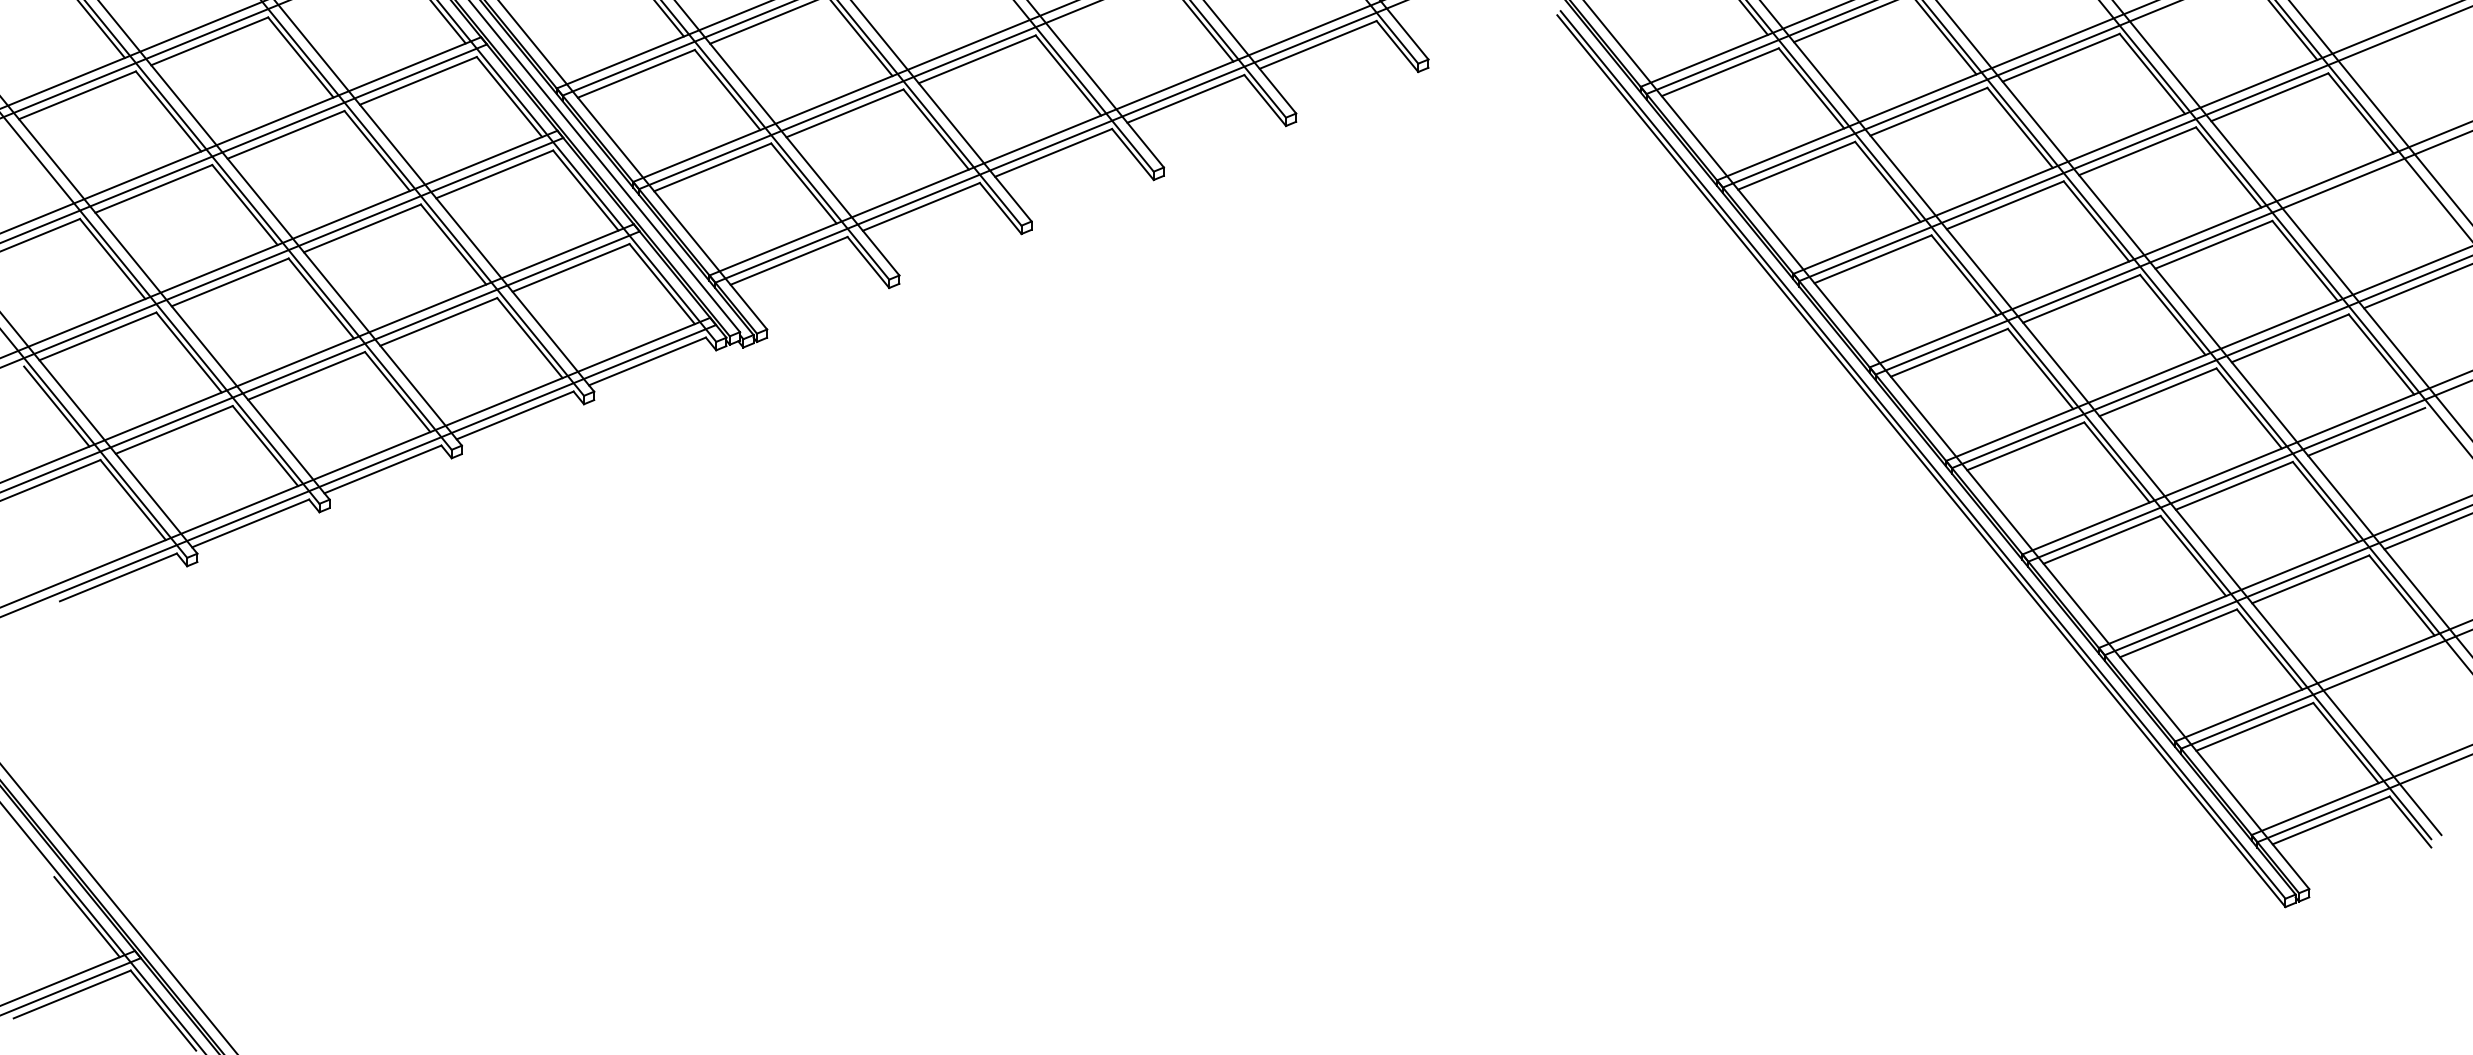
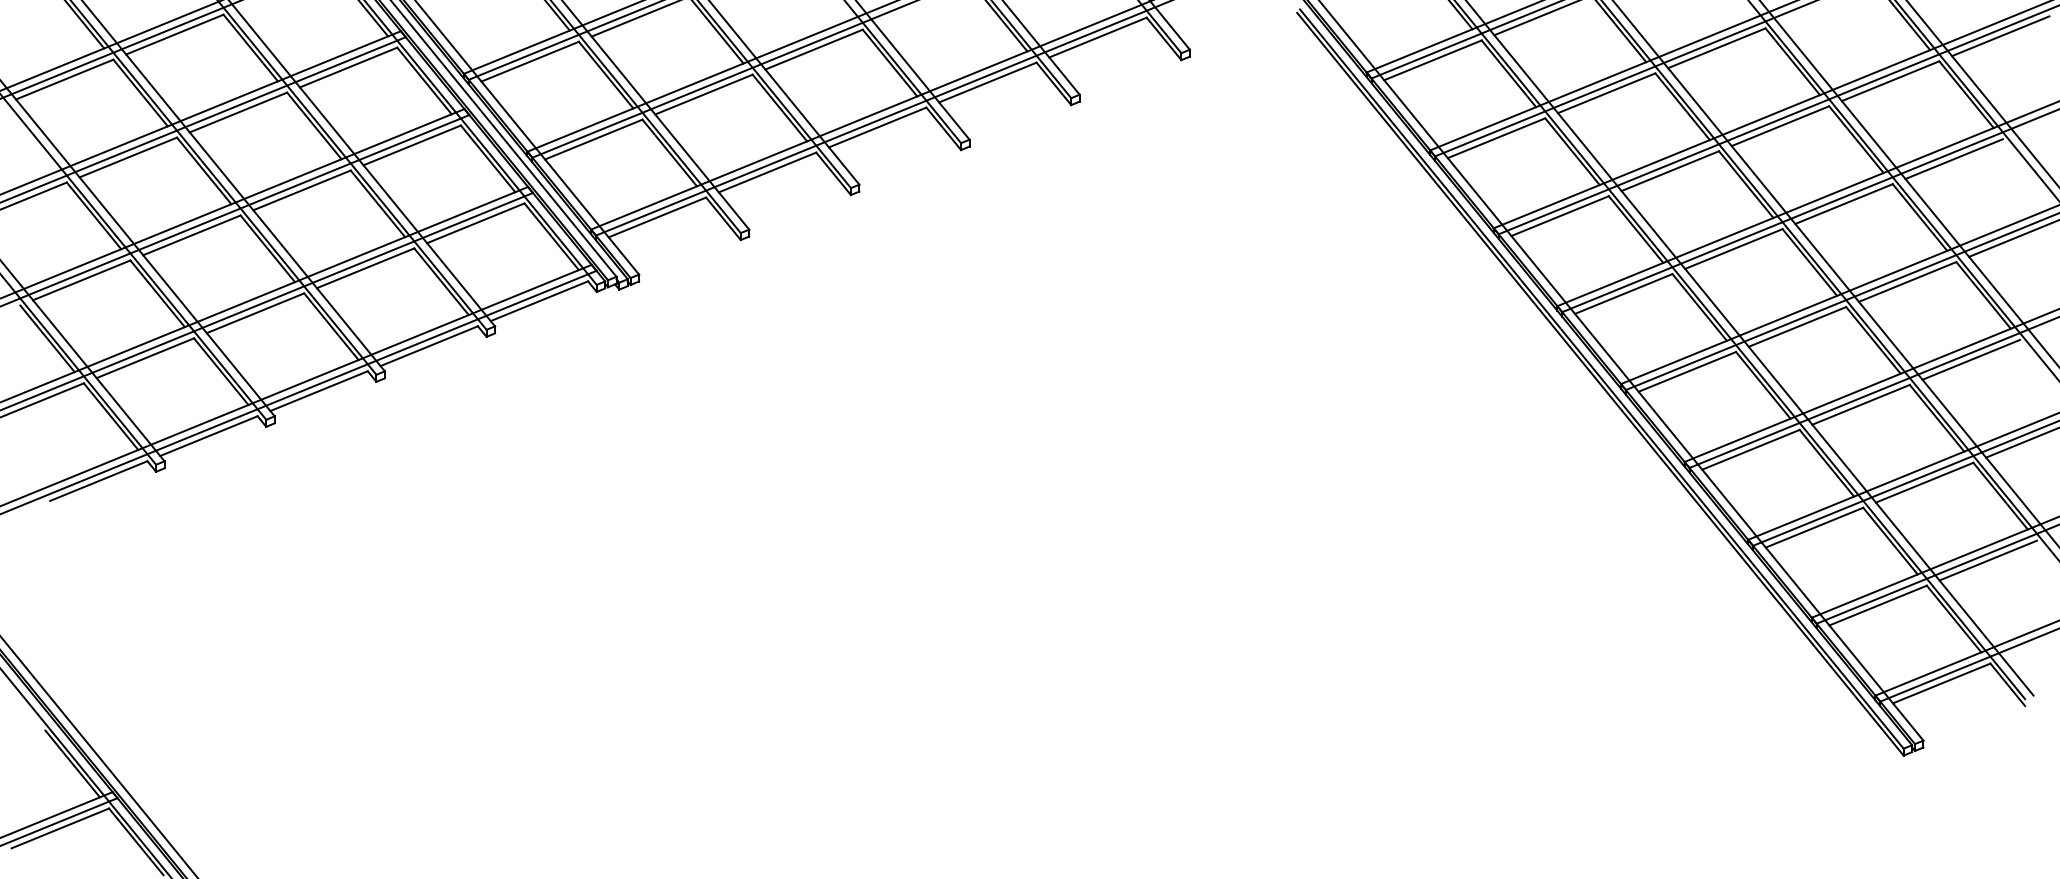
line: (2401, 43) -> (2000, 36), added
line: (2345, 191) -> (1953, 159), added
line: (2387, 672) -> (1988, 560), added

